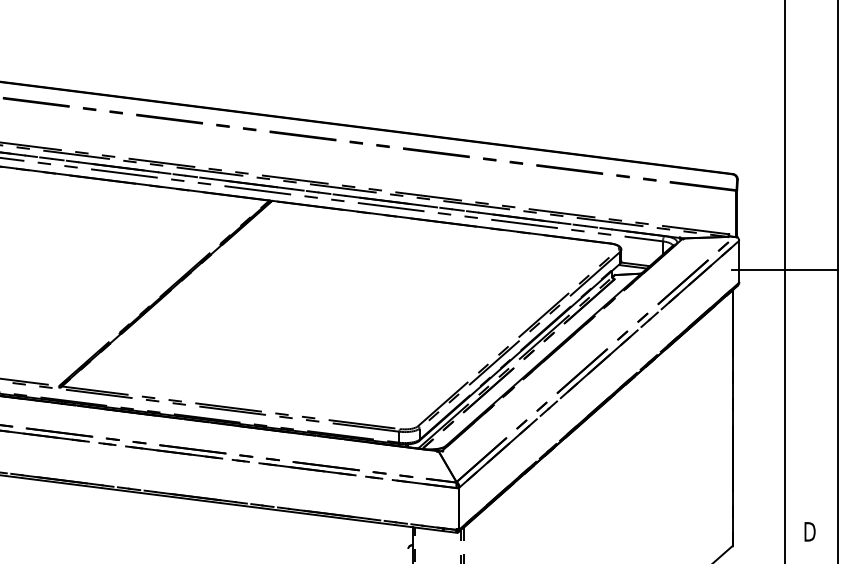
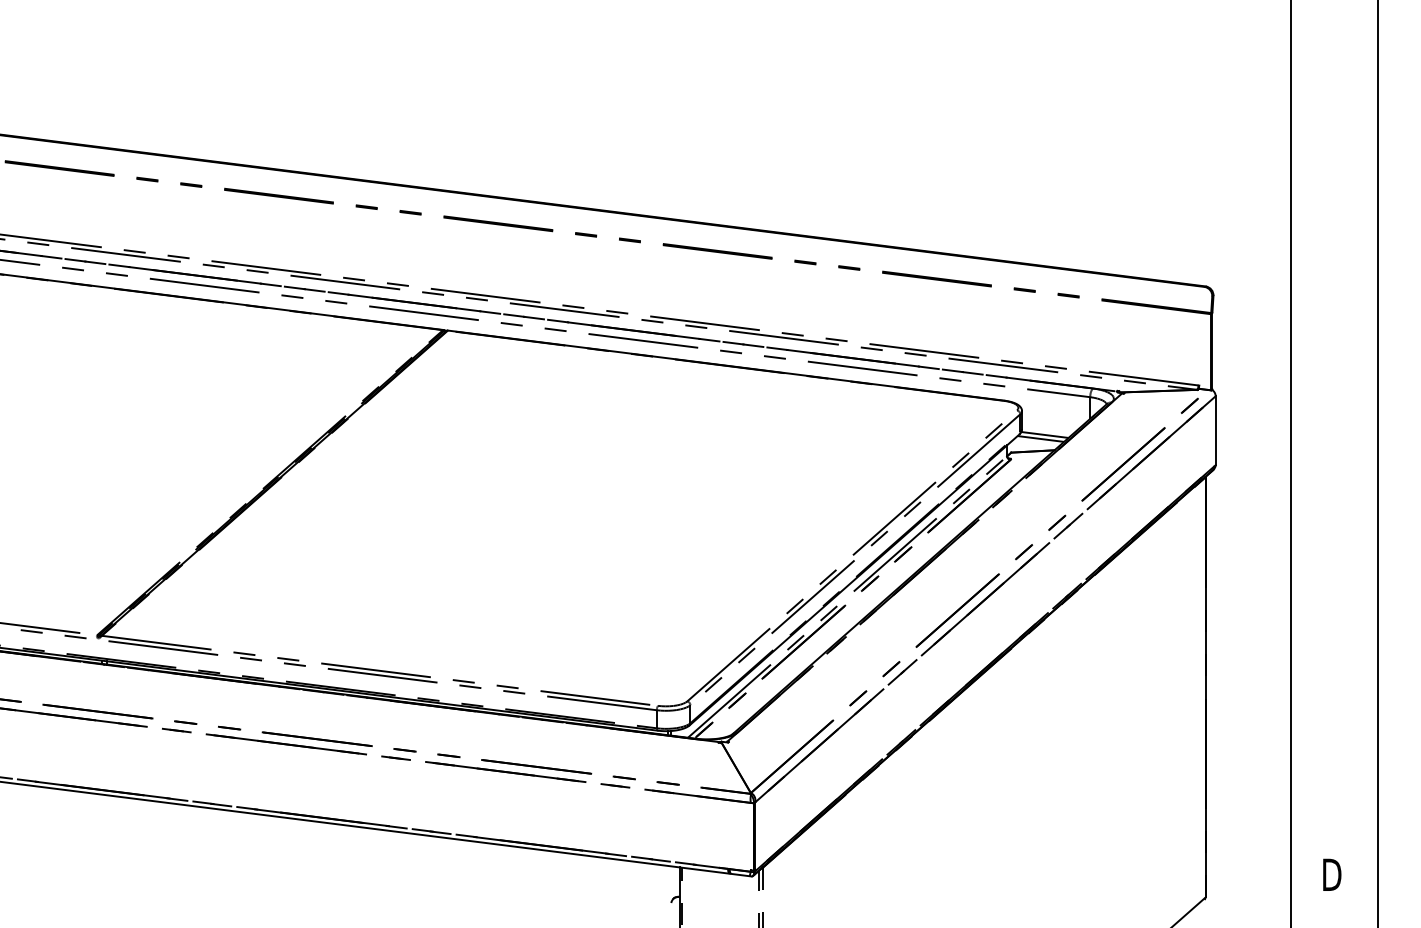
line: (785, 269) -> (1291, 443), removed

